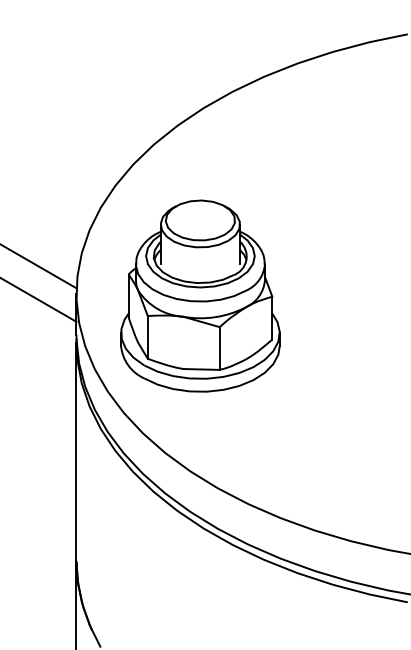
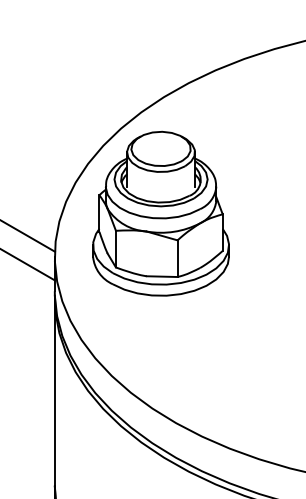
part: (200, 295) -> (161, 213), moved

